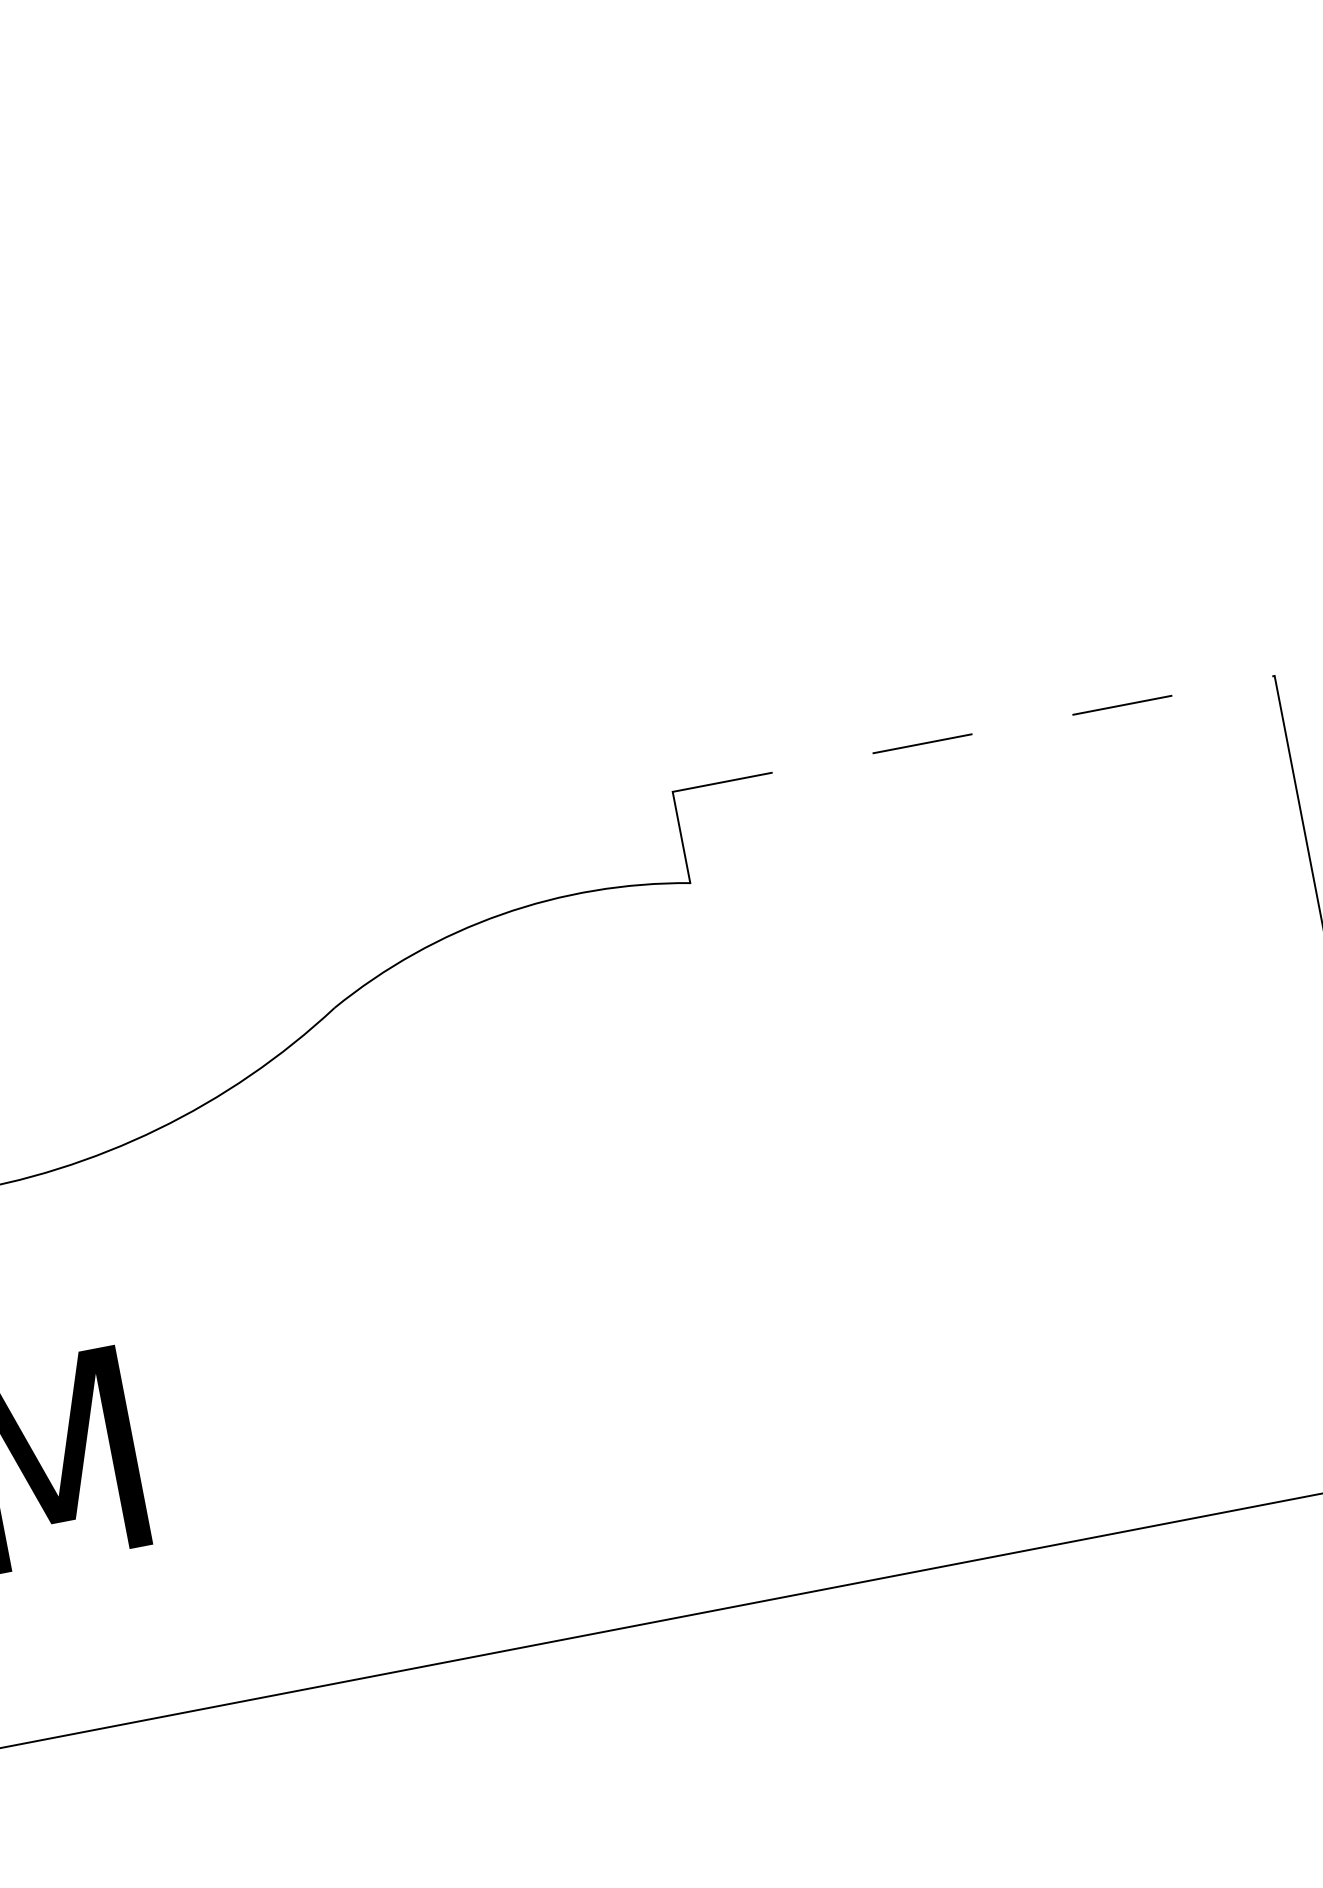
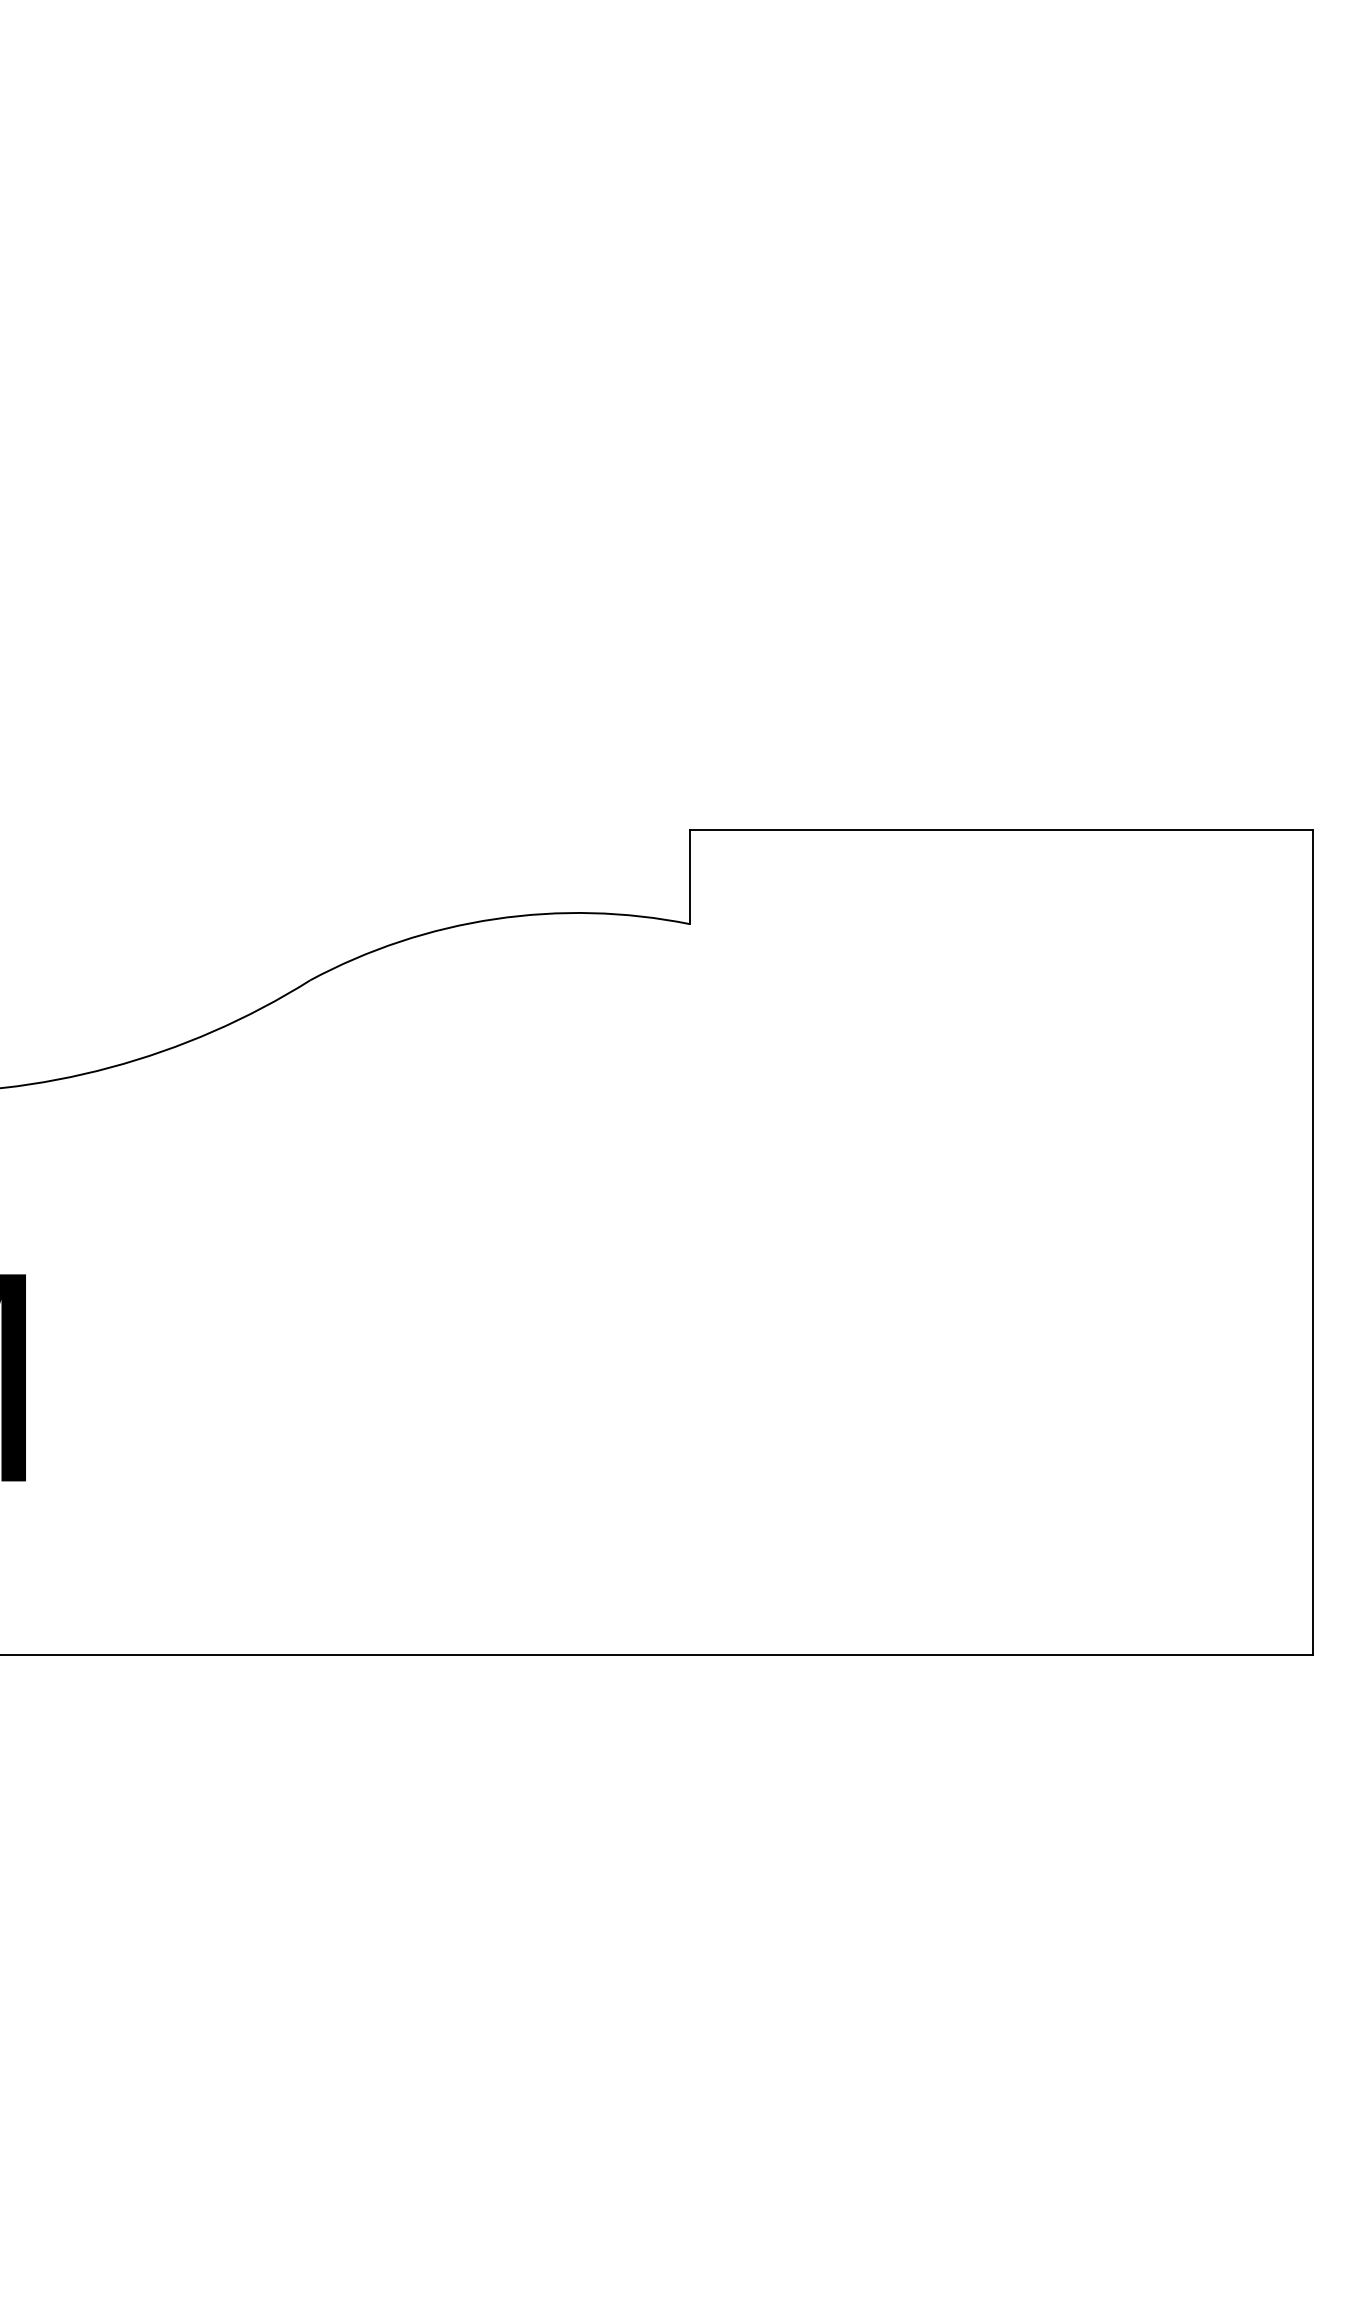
line: (973, 733) -> (1001, 829), dashed -> solid

